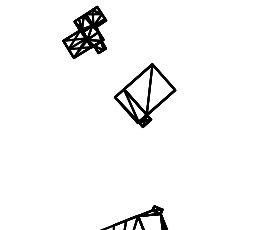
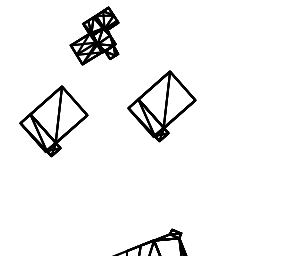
part: (47, 109) -> (53, 121), added

